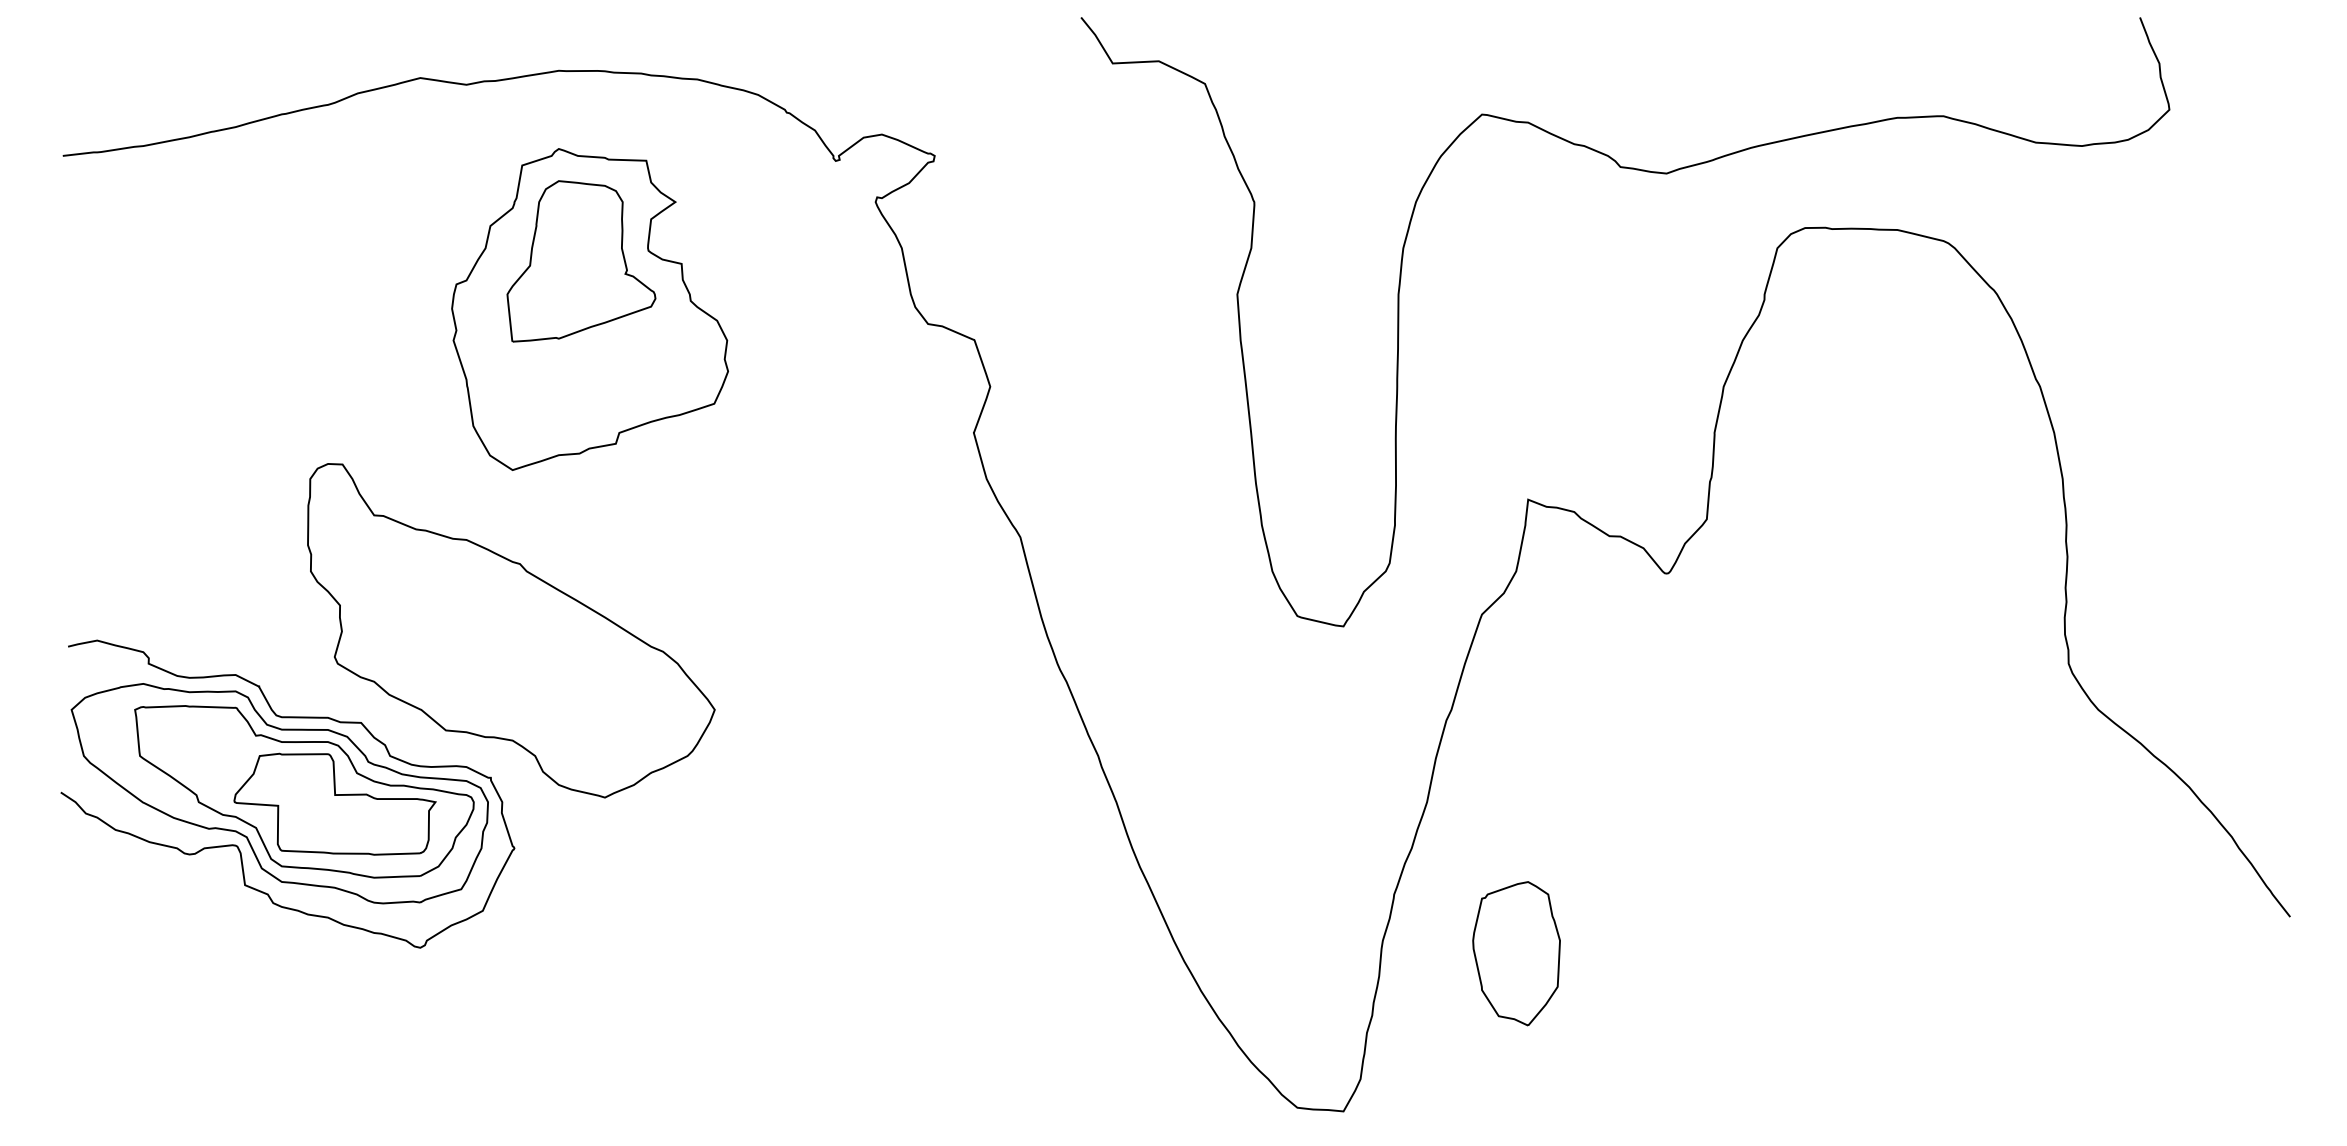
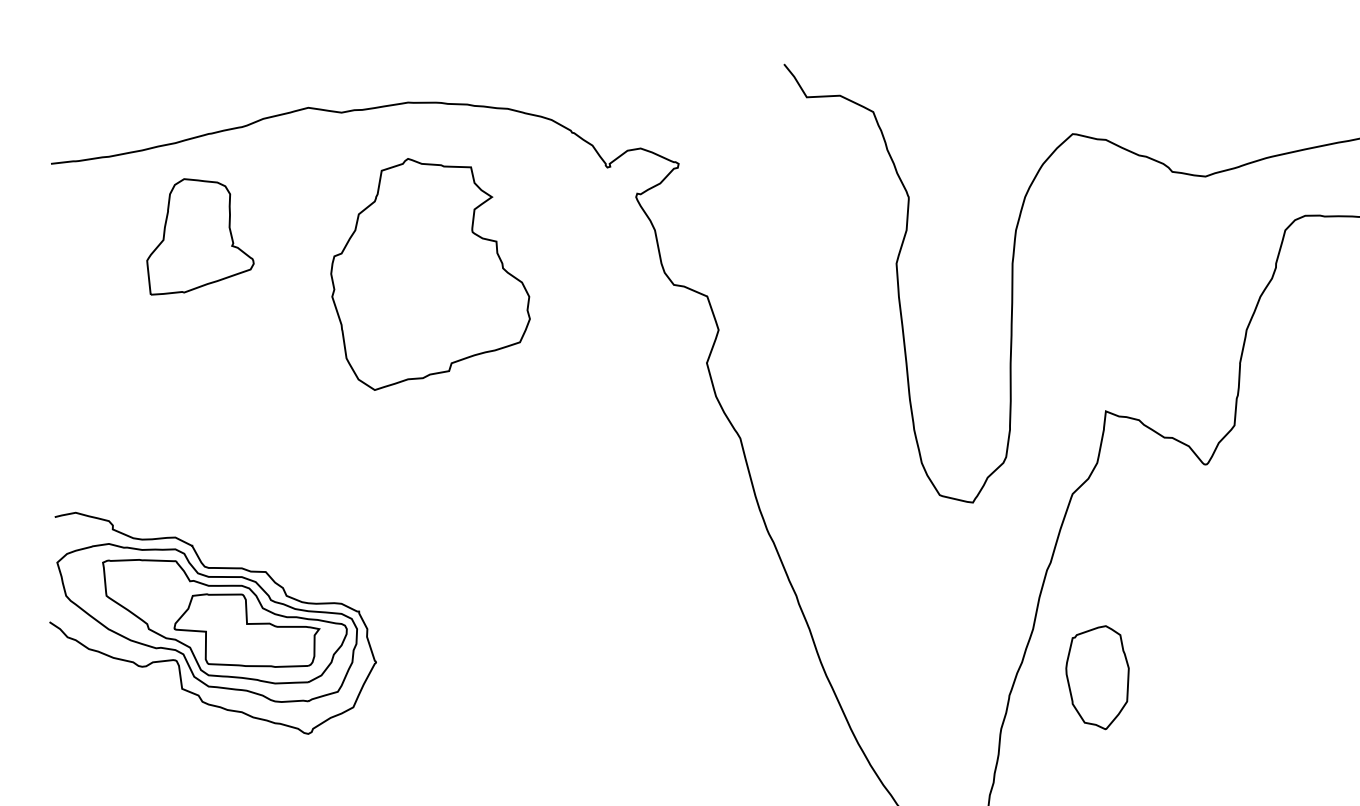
part: (581, 261) -> (200, 236), moved
part: (511, 630) -> (373, 505), removed
part: (1516, 953) -> (1097, 677), moved

